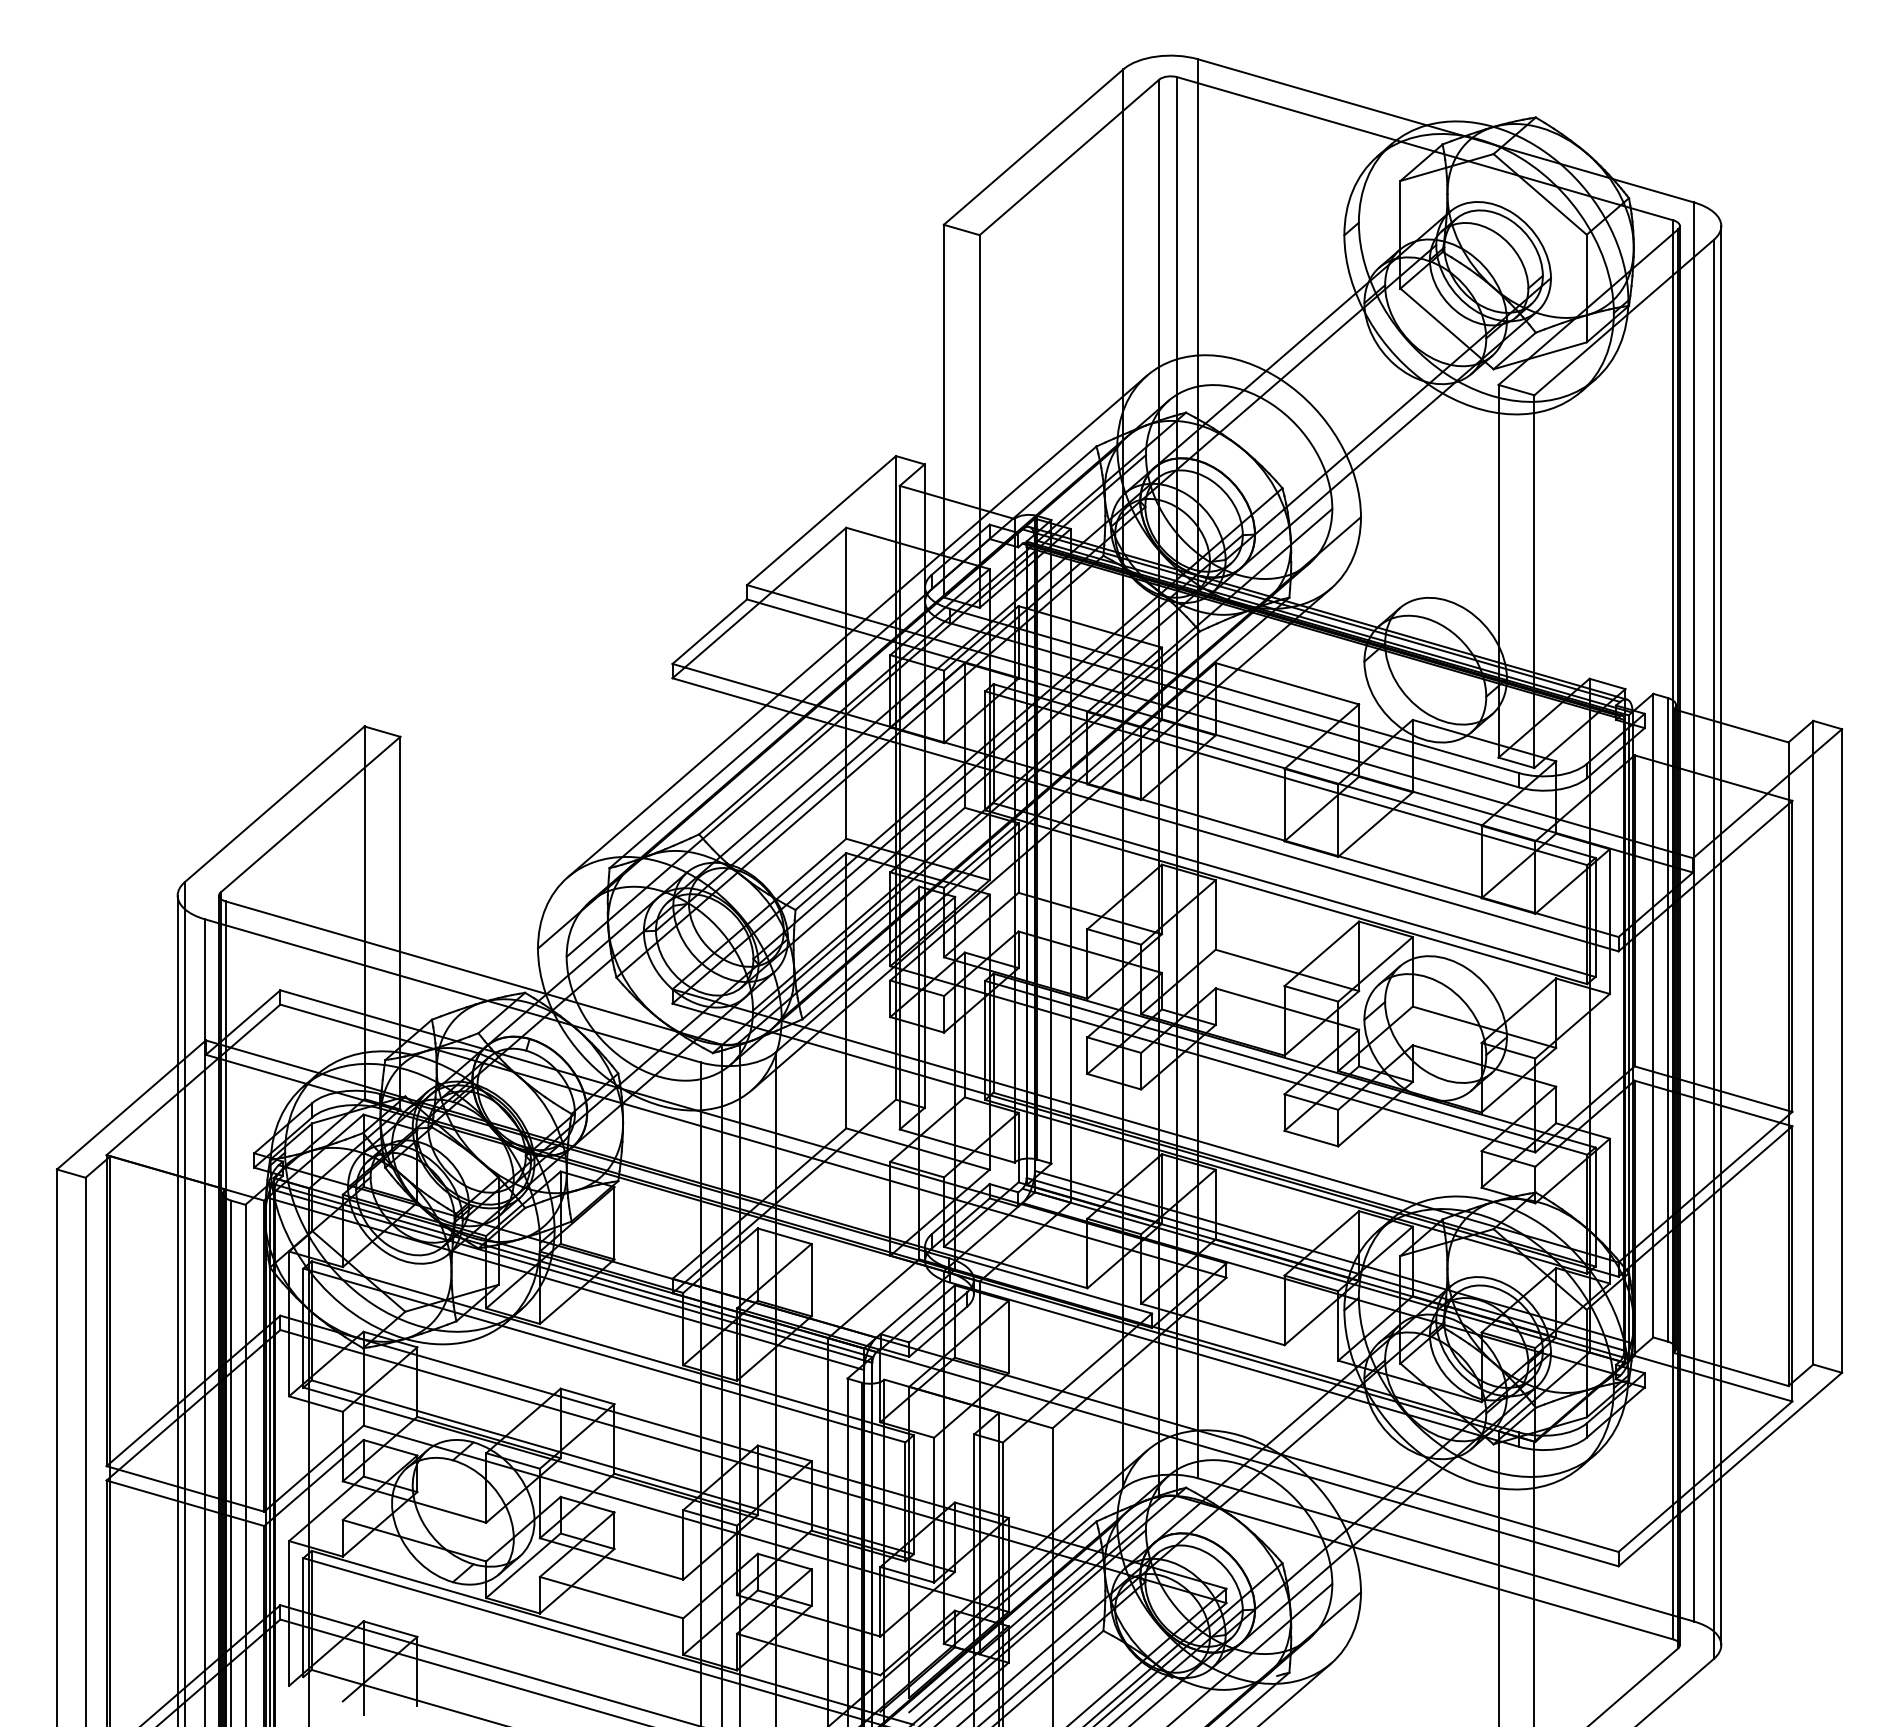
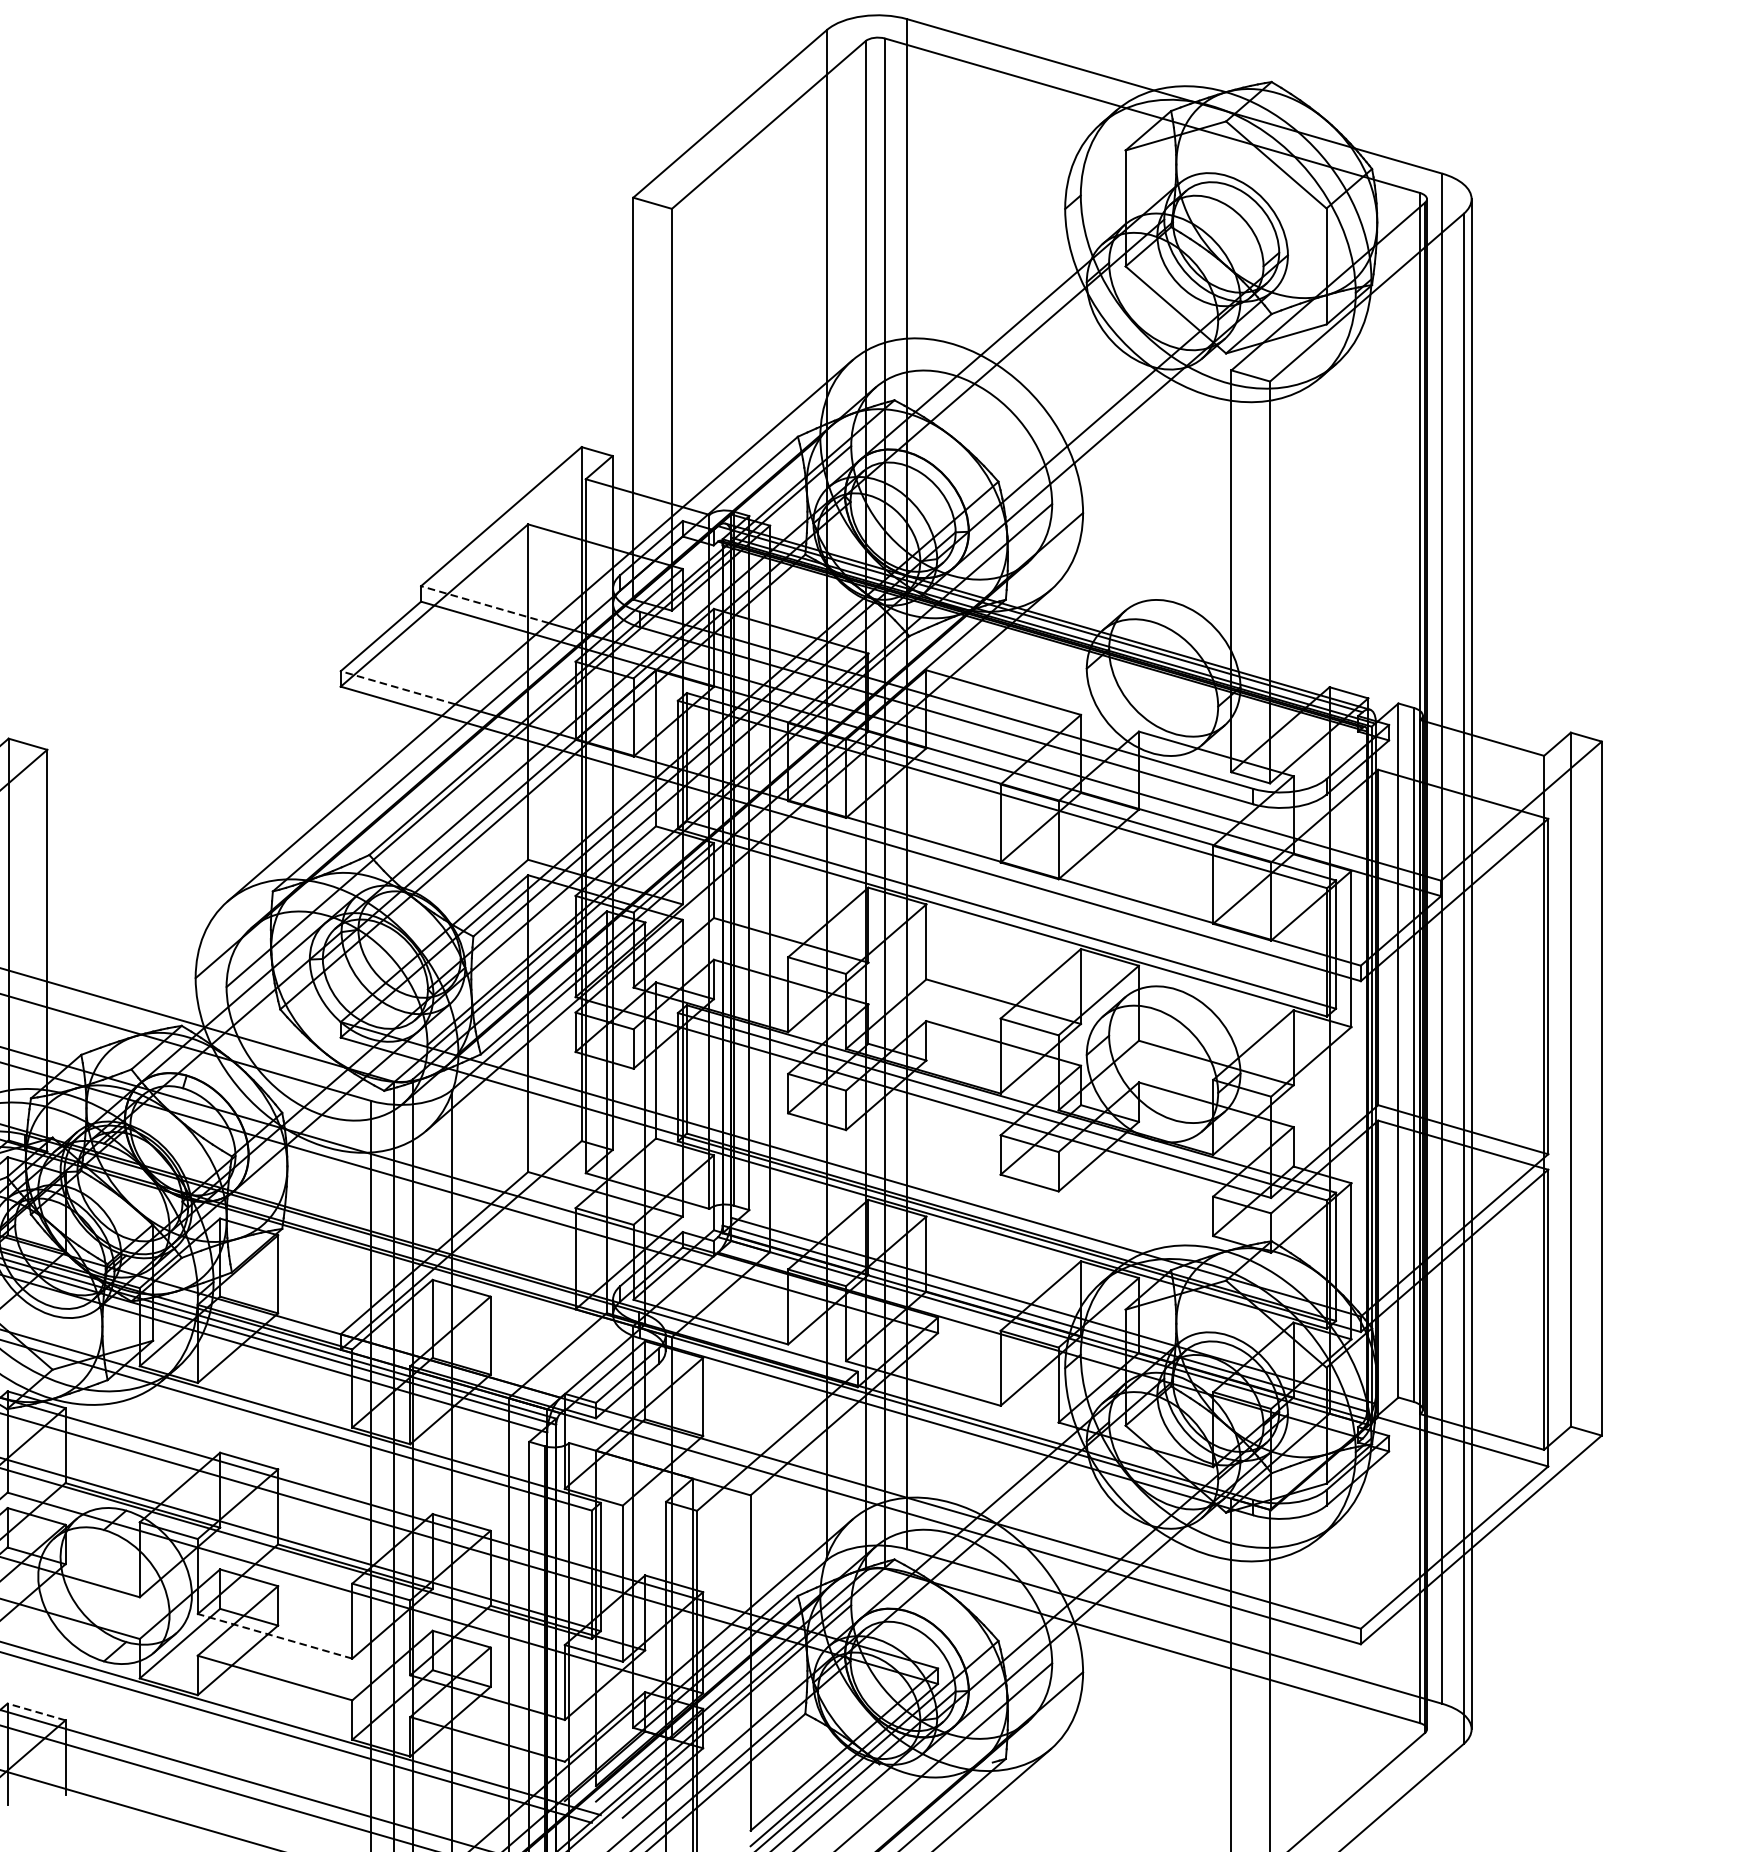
line: (806, 602) -> (485, 604), solid -> dashed
line: (725, 679) -> (397, 688), solid -> dashed
line: (611, 1558) -> (274, 1635), solid -> dashed
line: (390, 1629) -> (36, 1712), solid -> dashed

